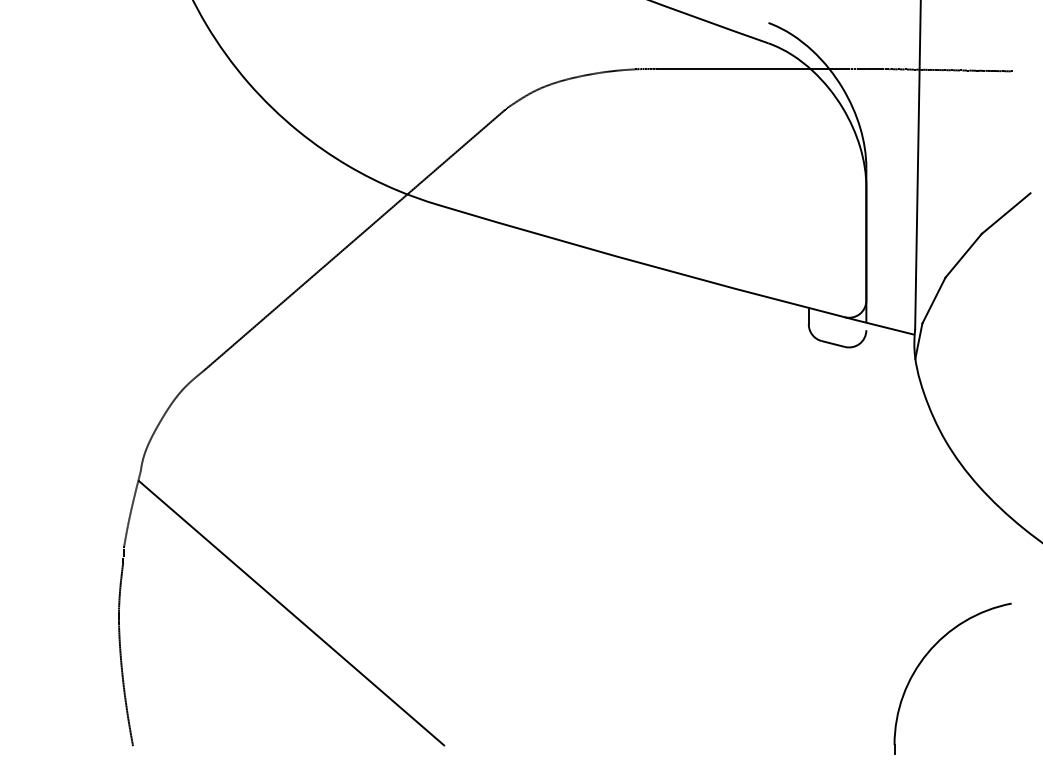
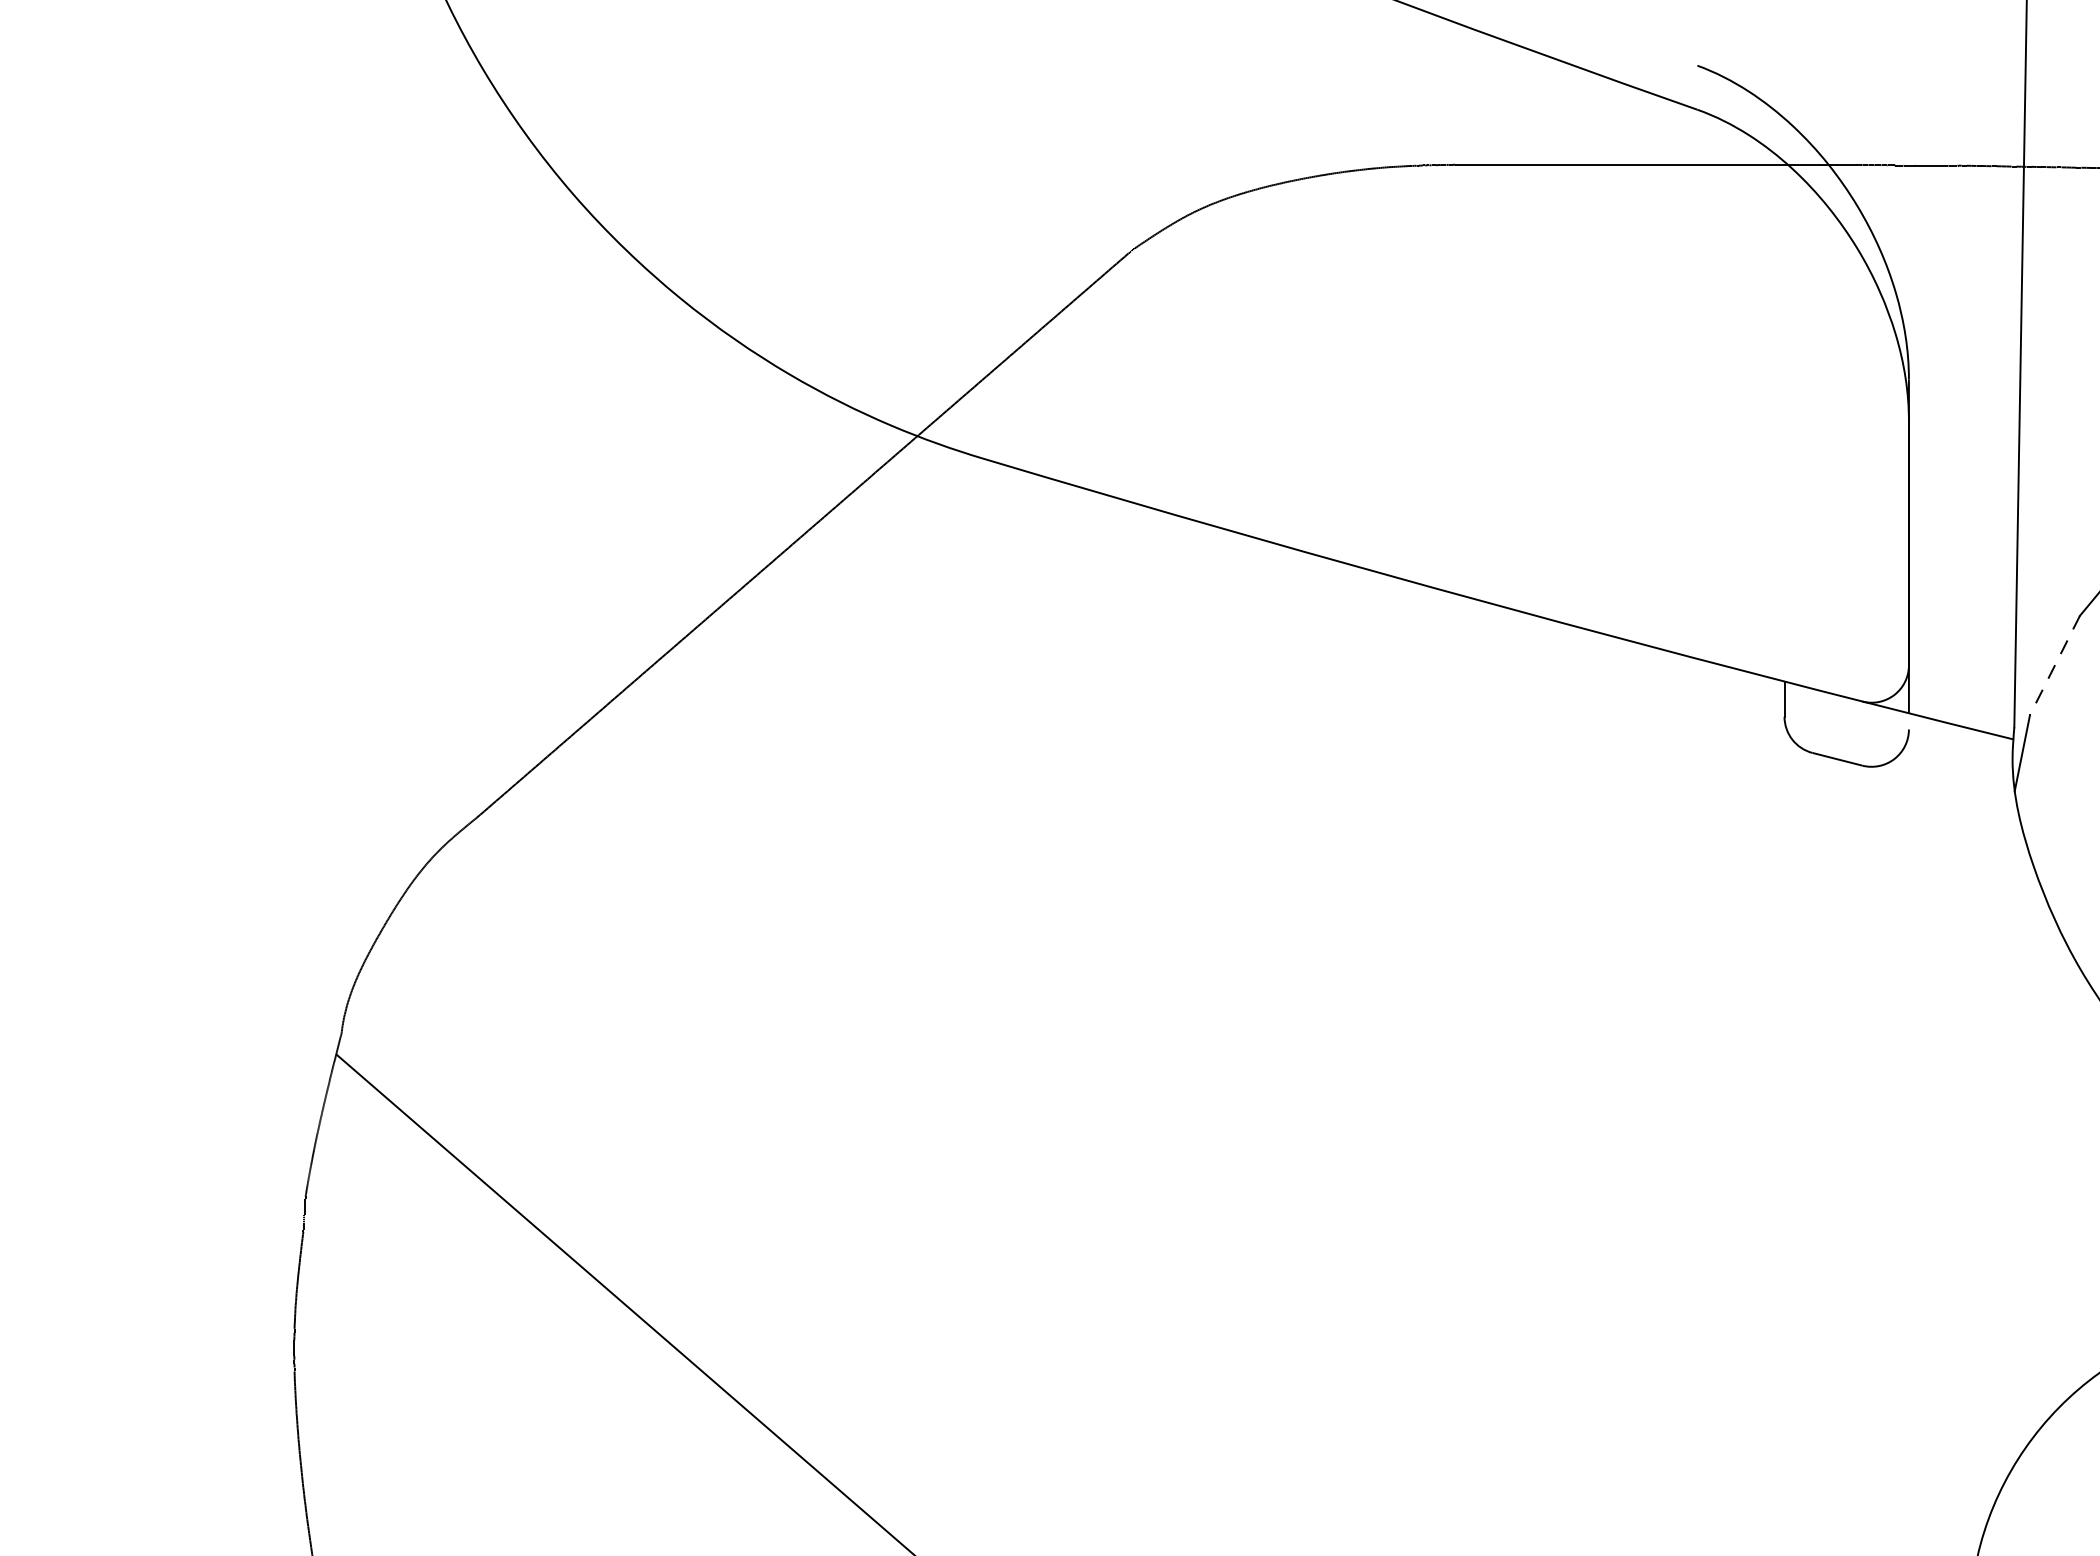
line: (933, 300) -> (2053, 665), solid -> dashed

